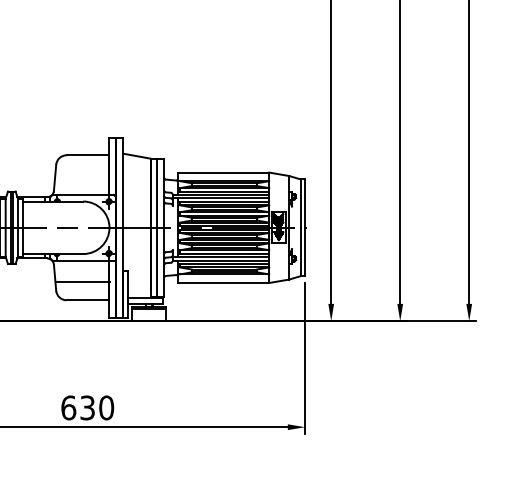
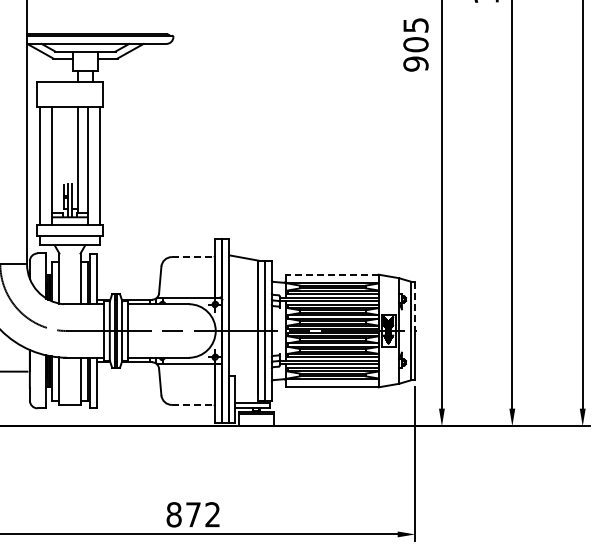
line: (87, 155) -> (193, 257), solid -> dashed
line: (222, 172) -> (331, 274), solid -> dashed
line: (305, 203) -> (415, 306), solid -> dashed
line: (82, 281) -> (188, 385), removed
line: (87, 299) -> (193, 404), solid -> dashed
text: (87, 407) -> (193, 514), 630 -> 872

